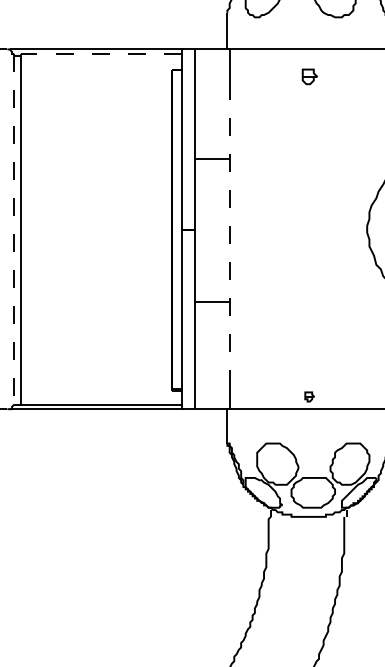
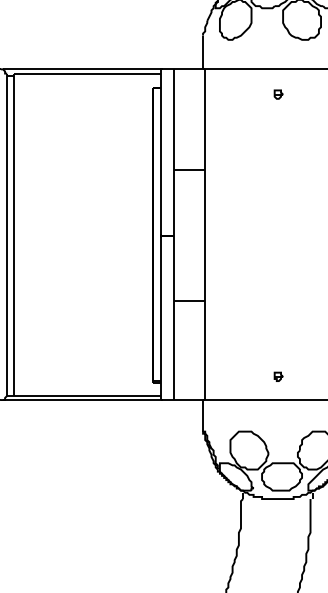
line: (100, 54) -> (86, 74), dashed -> solid
part: (309, 76) -> (278, 94), size x0.62
line: (14, 229) -> (7, 234), dashed -> solid
line: (229, 230) -> (205, 235), dashed -> solid
part: (309, 396) -> (278, 376), moved

